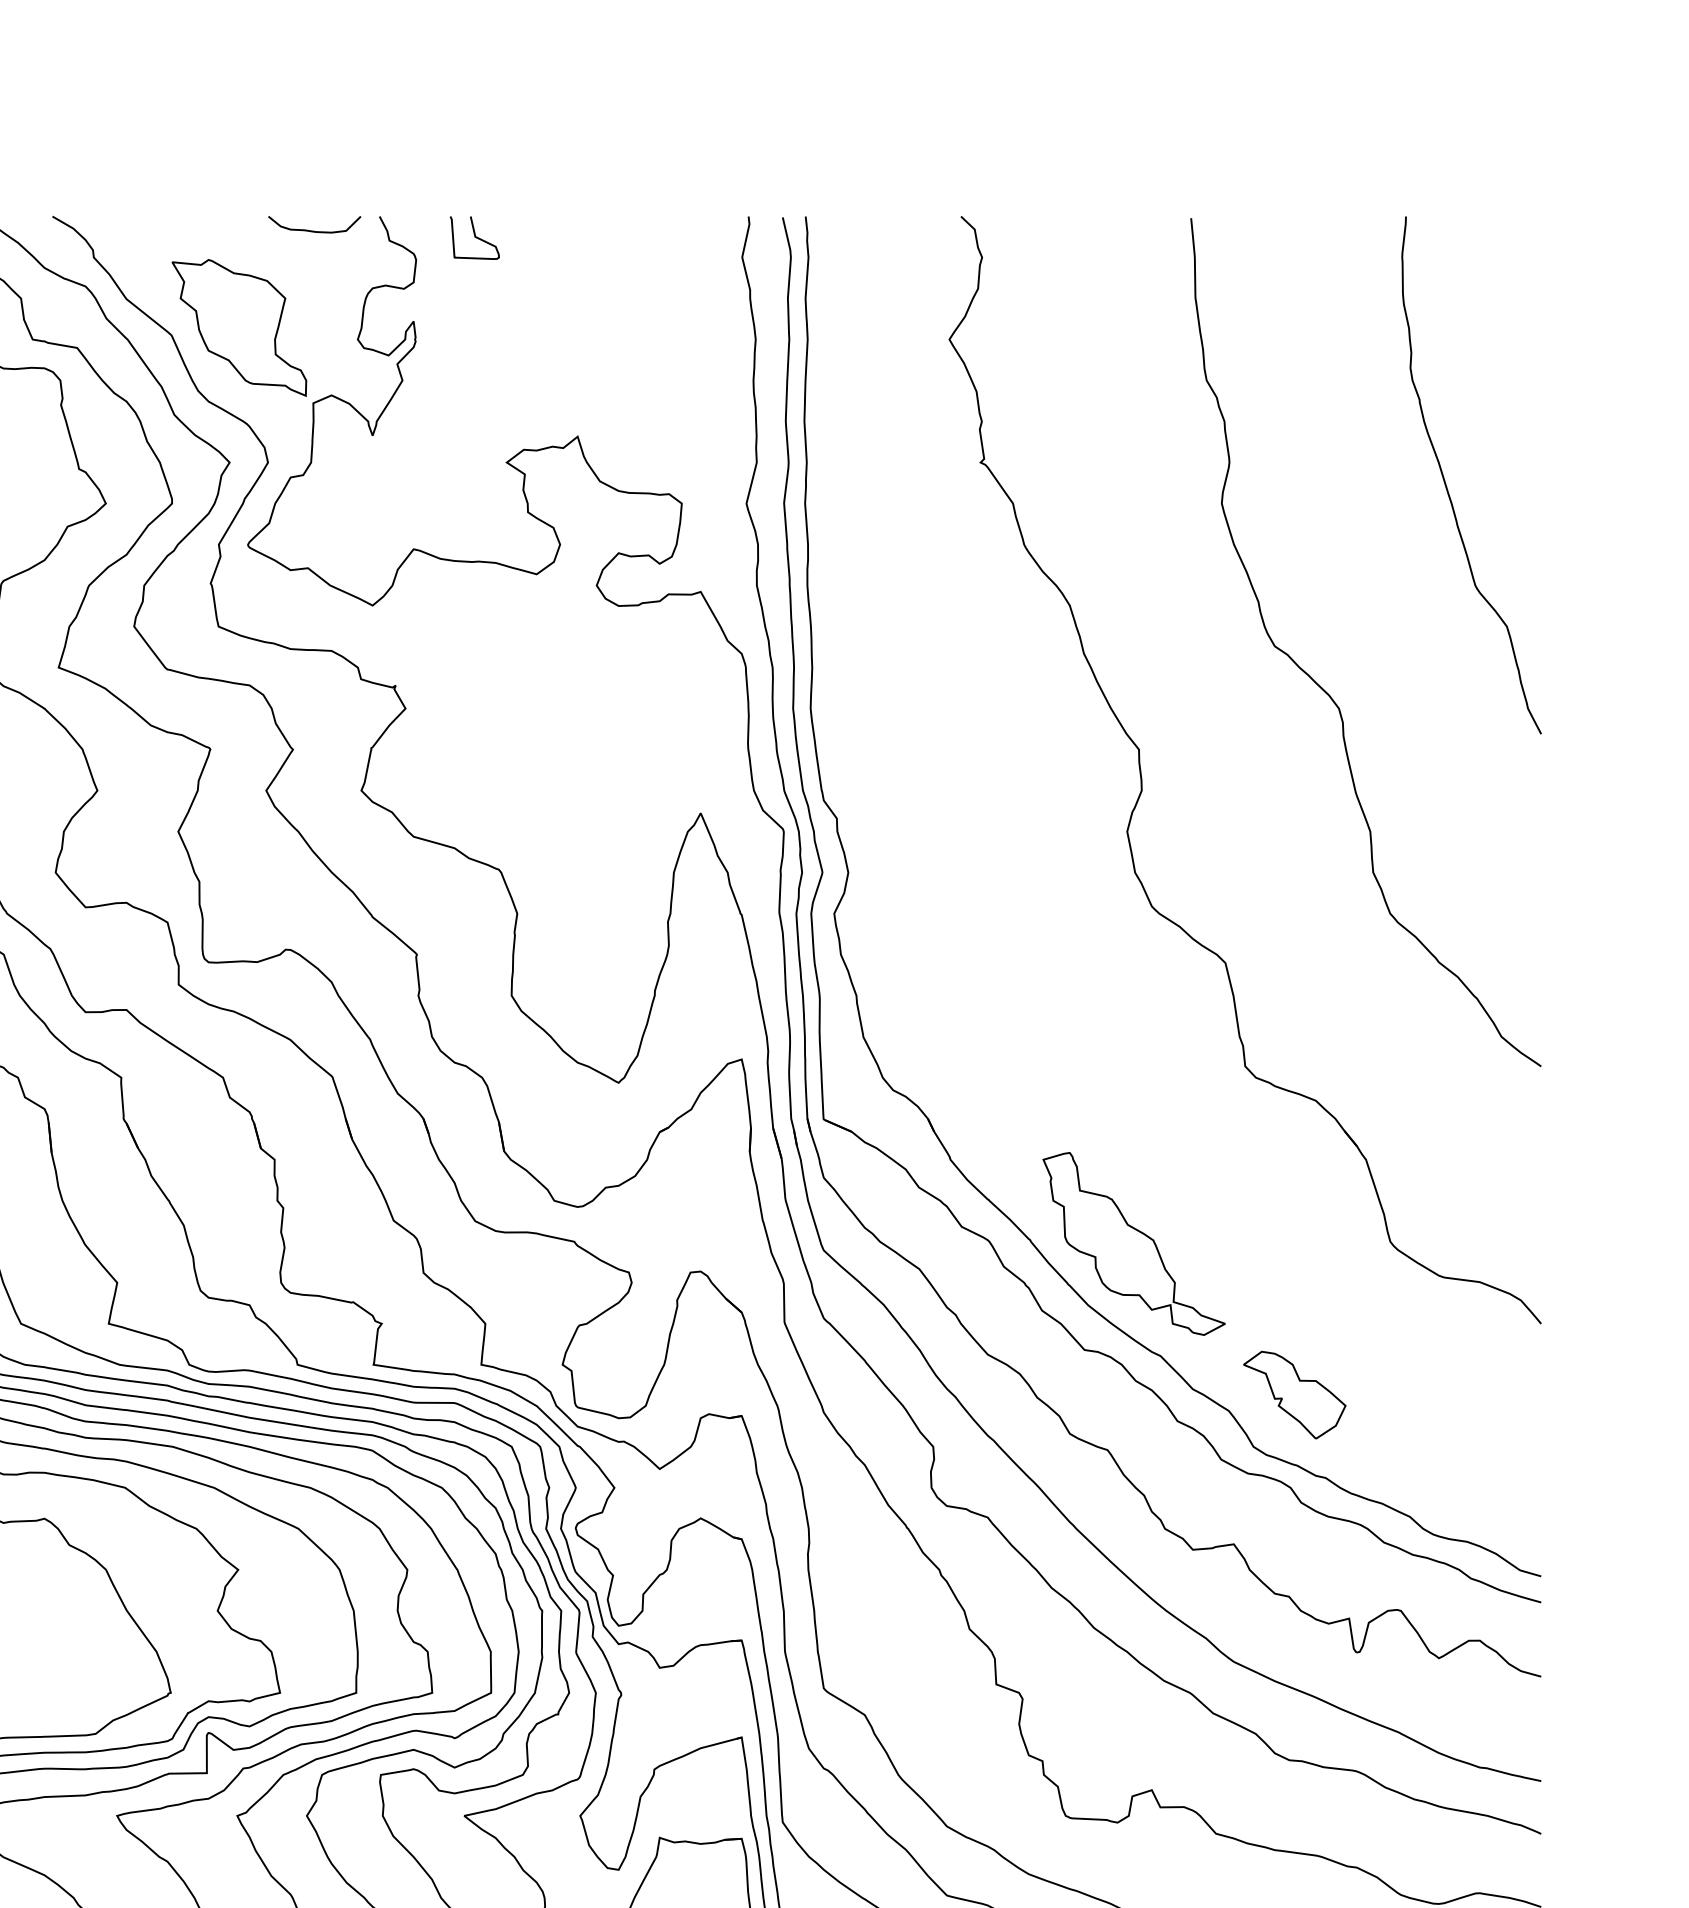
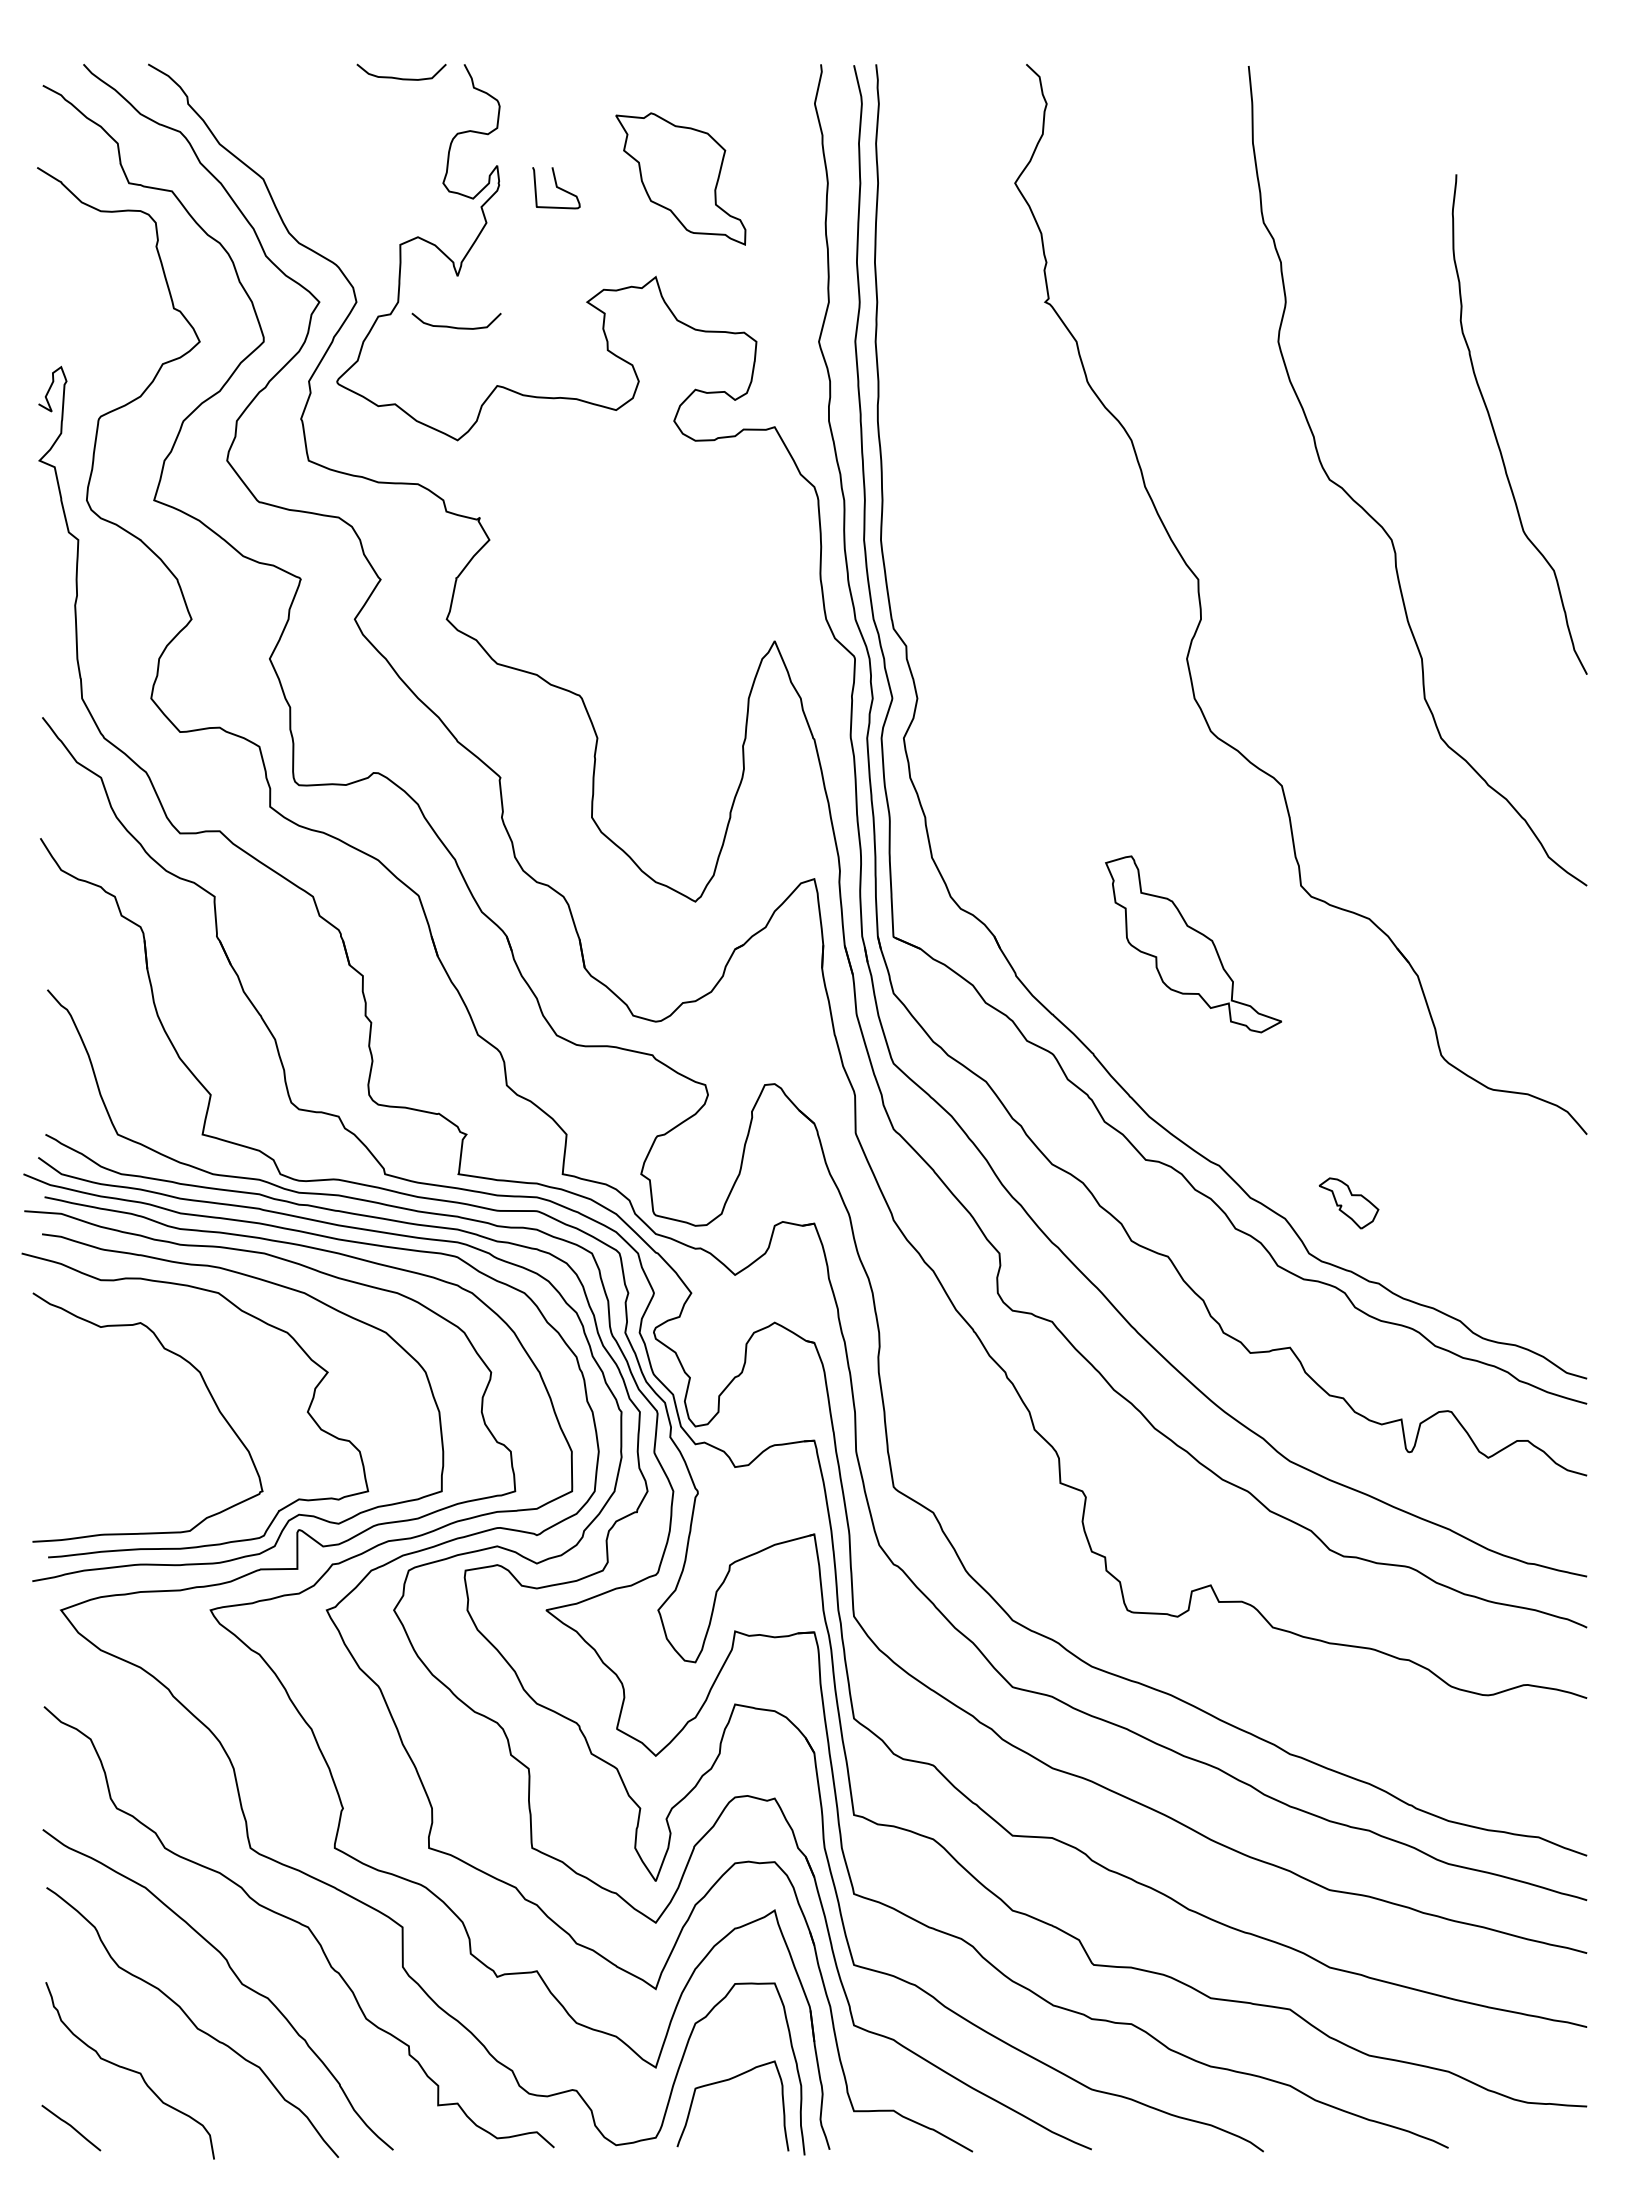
curve: (474, 237) -> (556, 187), moved
part: (239, 327) -> (680, 178), moved
curve: (1446, 483) -> (1495, 432), moved
curve: (369, 487) -> (454, 326), added
part: (1133, 1244) -> (1193, 944), moved
part: (1294, 1395) -> (1348, 1203), size x0.6

